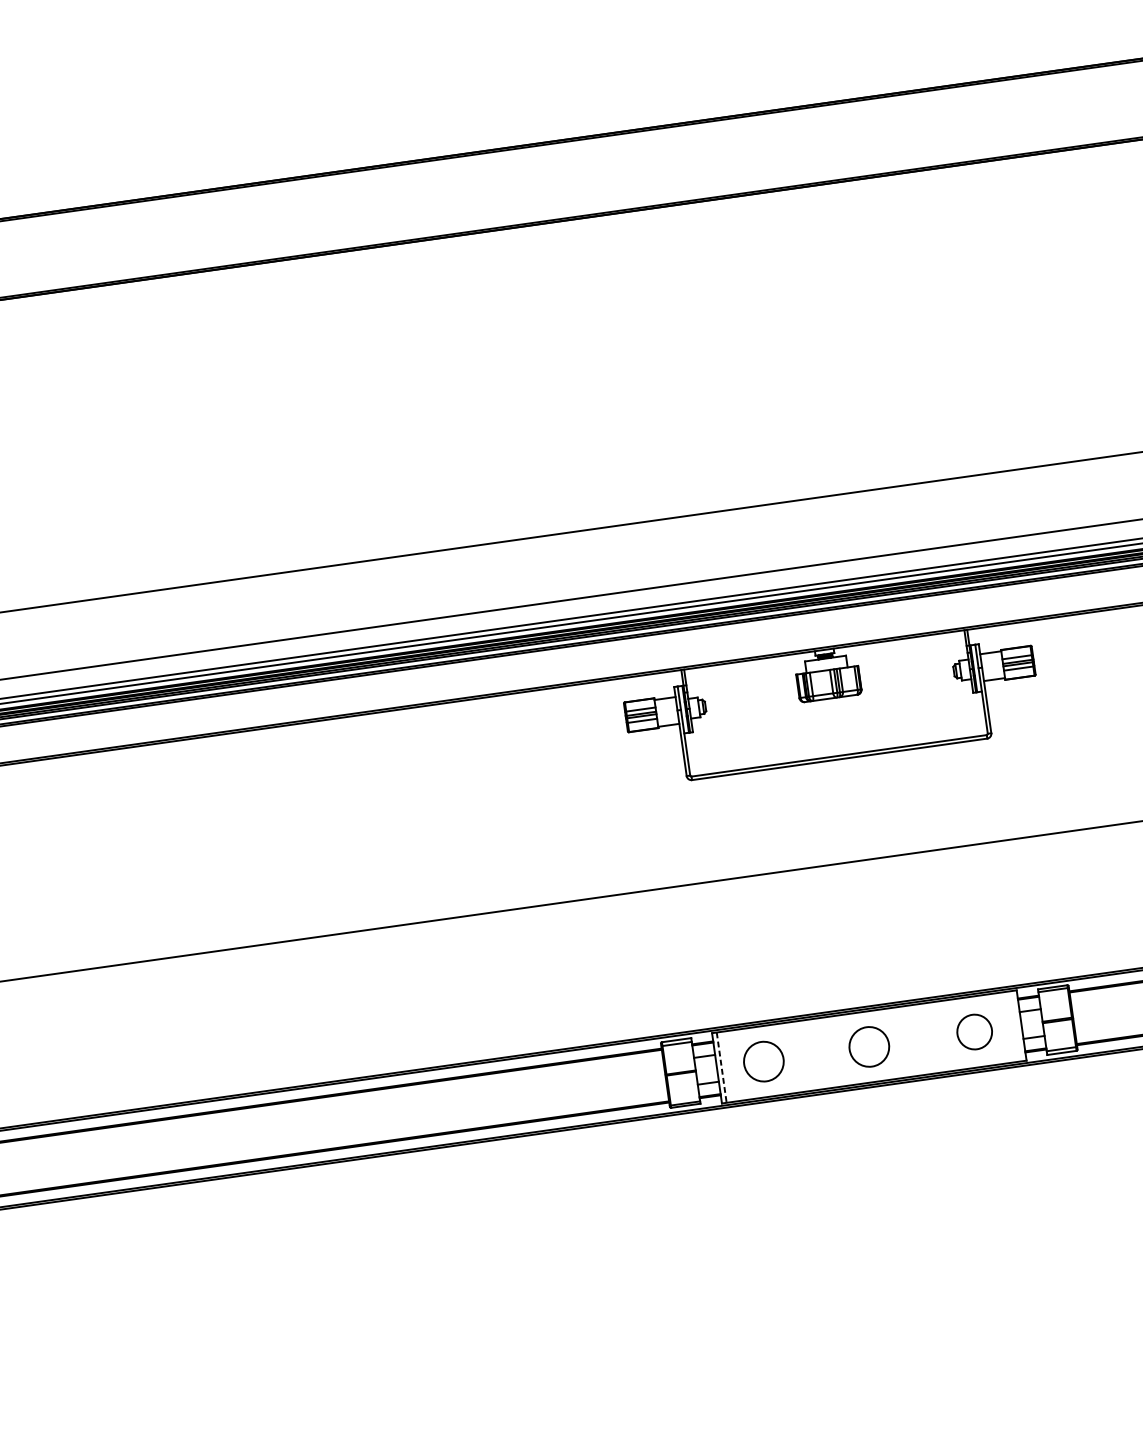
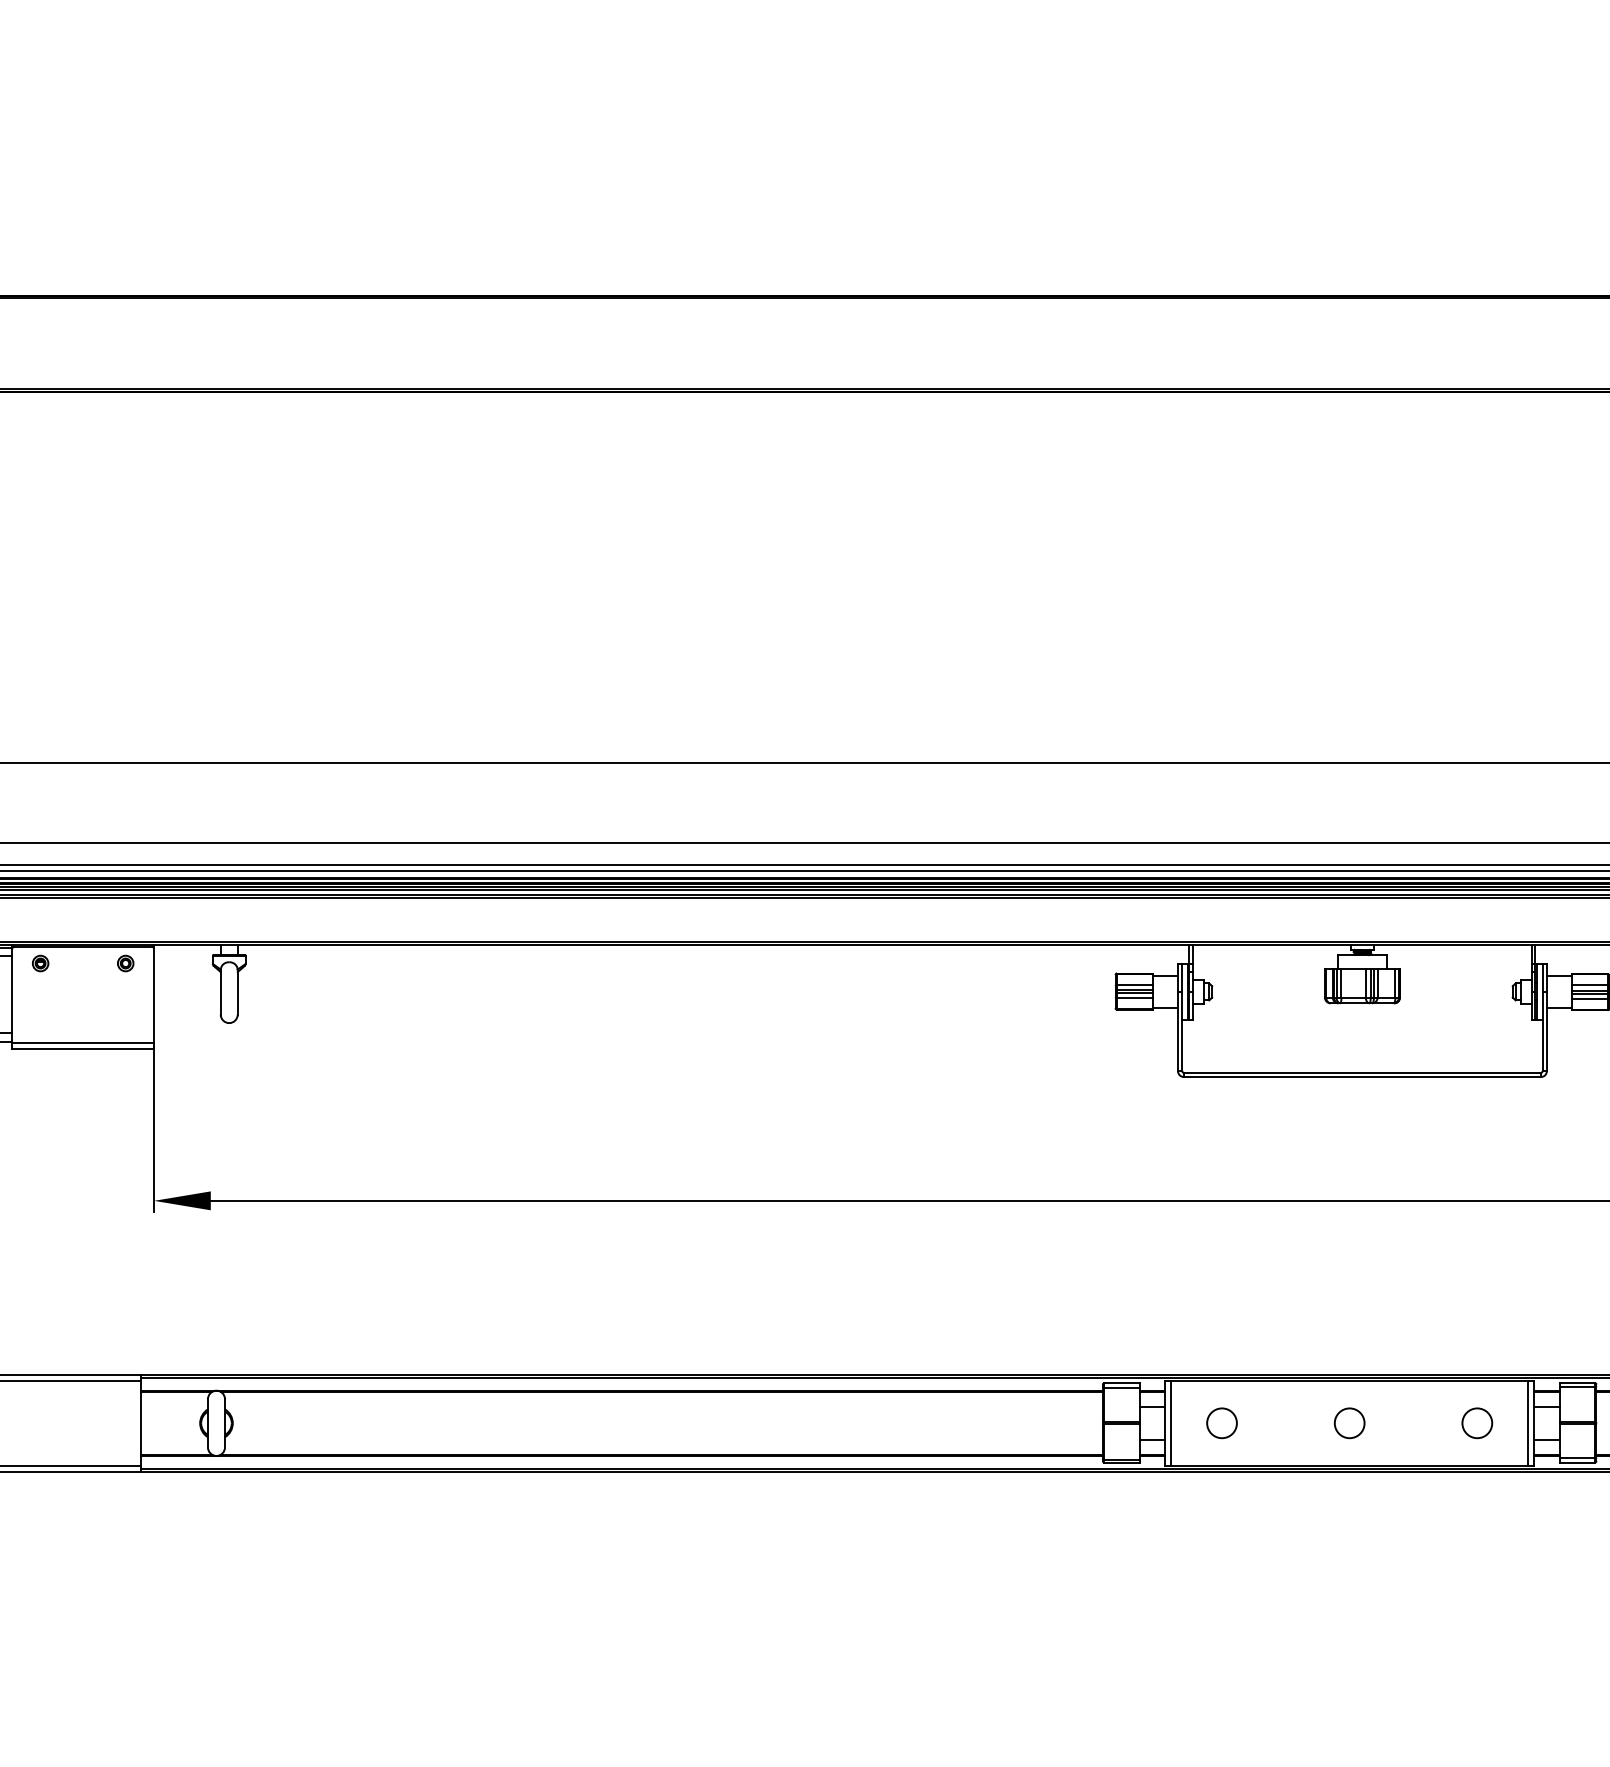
line: (1016, 1025) -> (1528, 1422), added
circle: (974, 1032) -> (1477, 1423), size x0.71
circle: (869, 1047) -> (1349, 1423), size x0.62
circle: (763, 1061) -> (1221, 1423), size x0.62
line: (721, 1067) -> (1170, 1423), dashed -> solid

